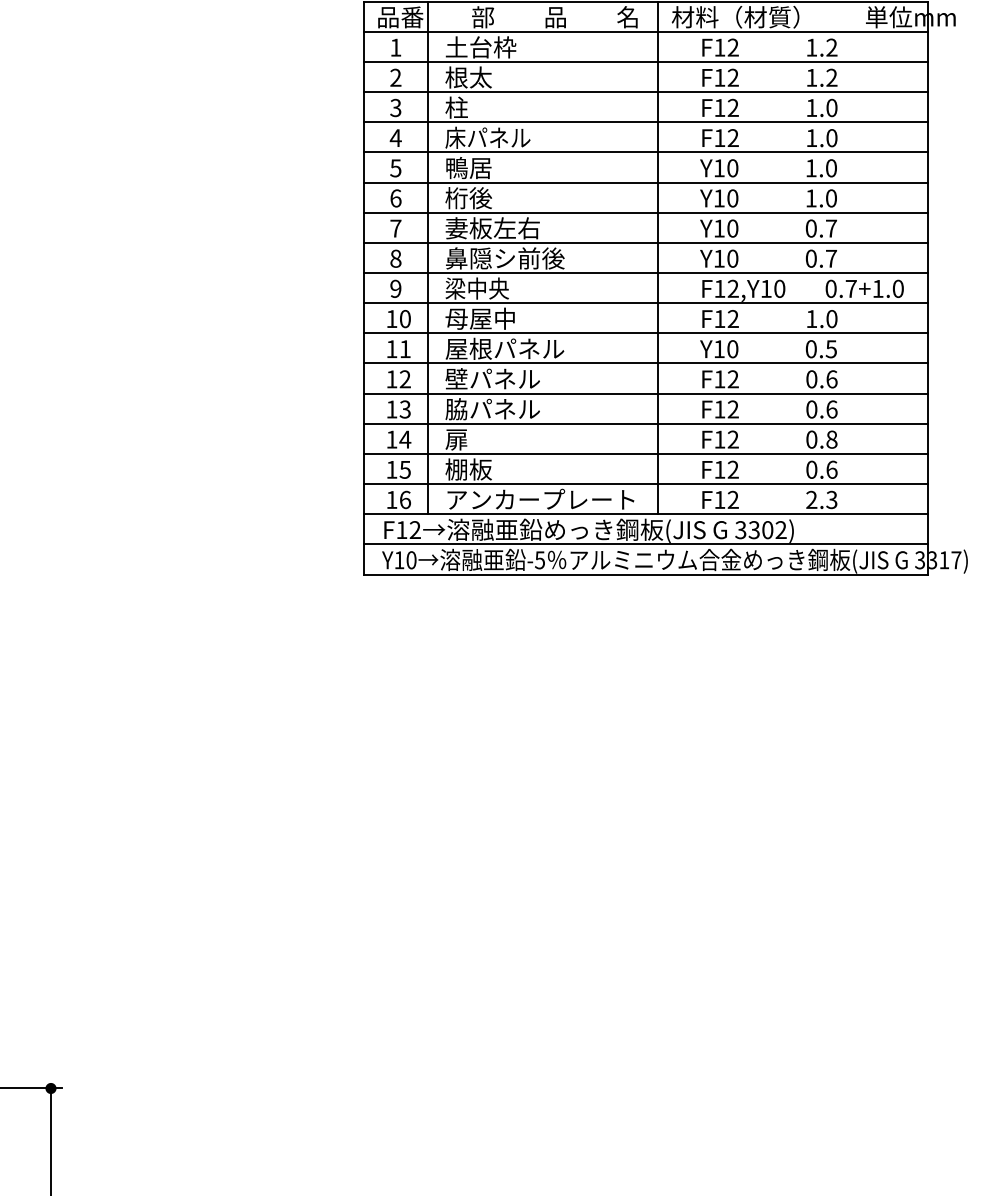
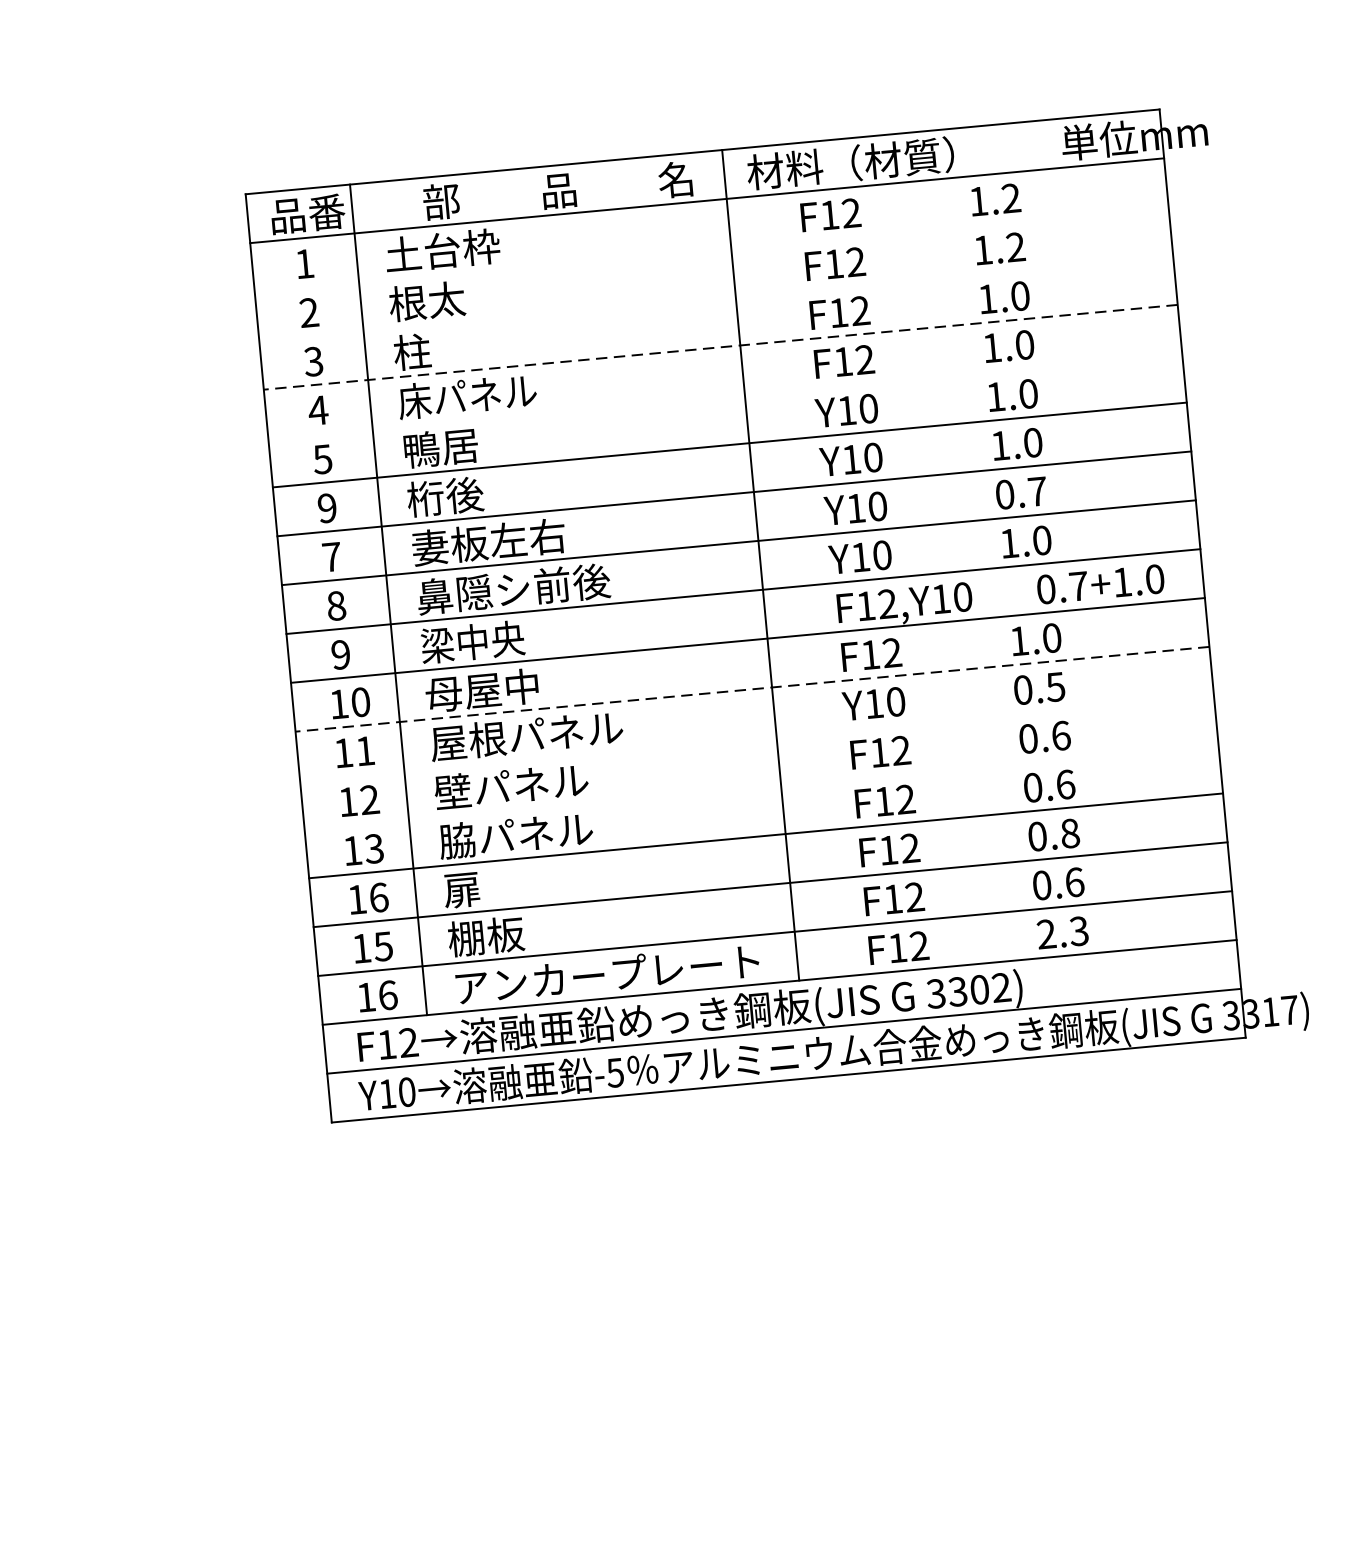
line: (645, 61) -> (711, 248), removed
line: (645, 92) -> (715, 299), removed
line: (645, 122) -> (720, 347), solid -> dashed
line: (645, 152) -> (724, 396), removed
text: (395, 198) -> (326, 508), 6 -> 9
text: (821, 258) -> (1026, 541), 0.7 -> 1.0
line: (645, 333) -> (752, 689), solid -> dashed
line: (645, 363) -> (756, 738), removed
line: (645, 393) -> (761, 786), removed
text: (405, 439) -> (379, 897), 14 -> 16

